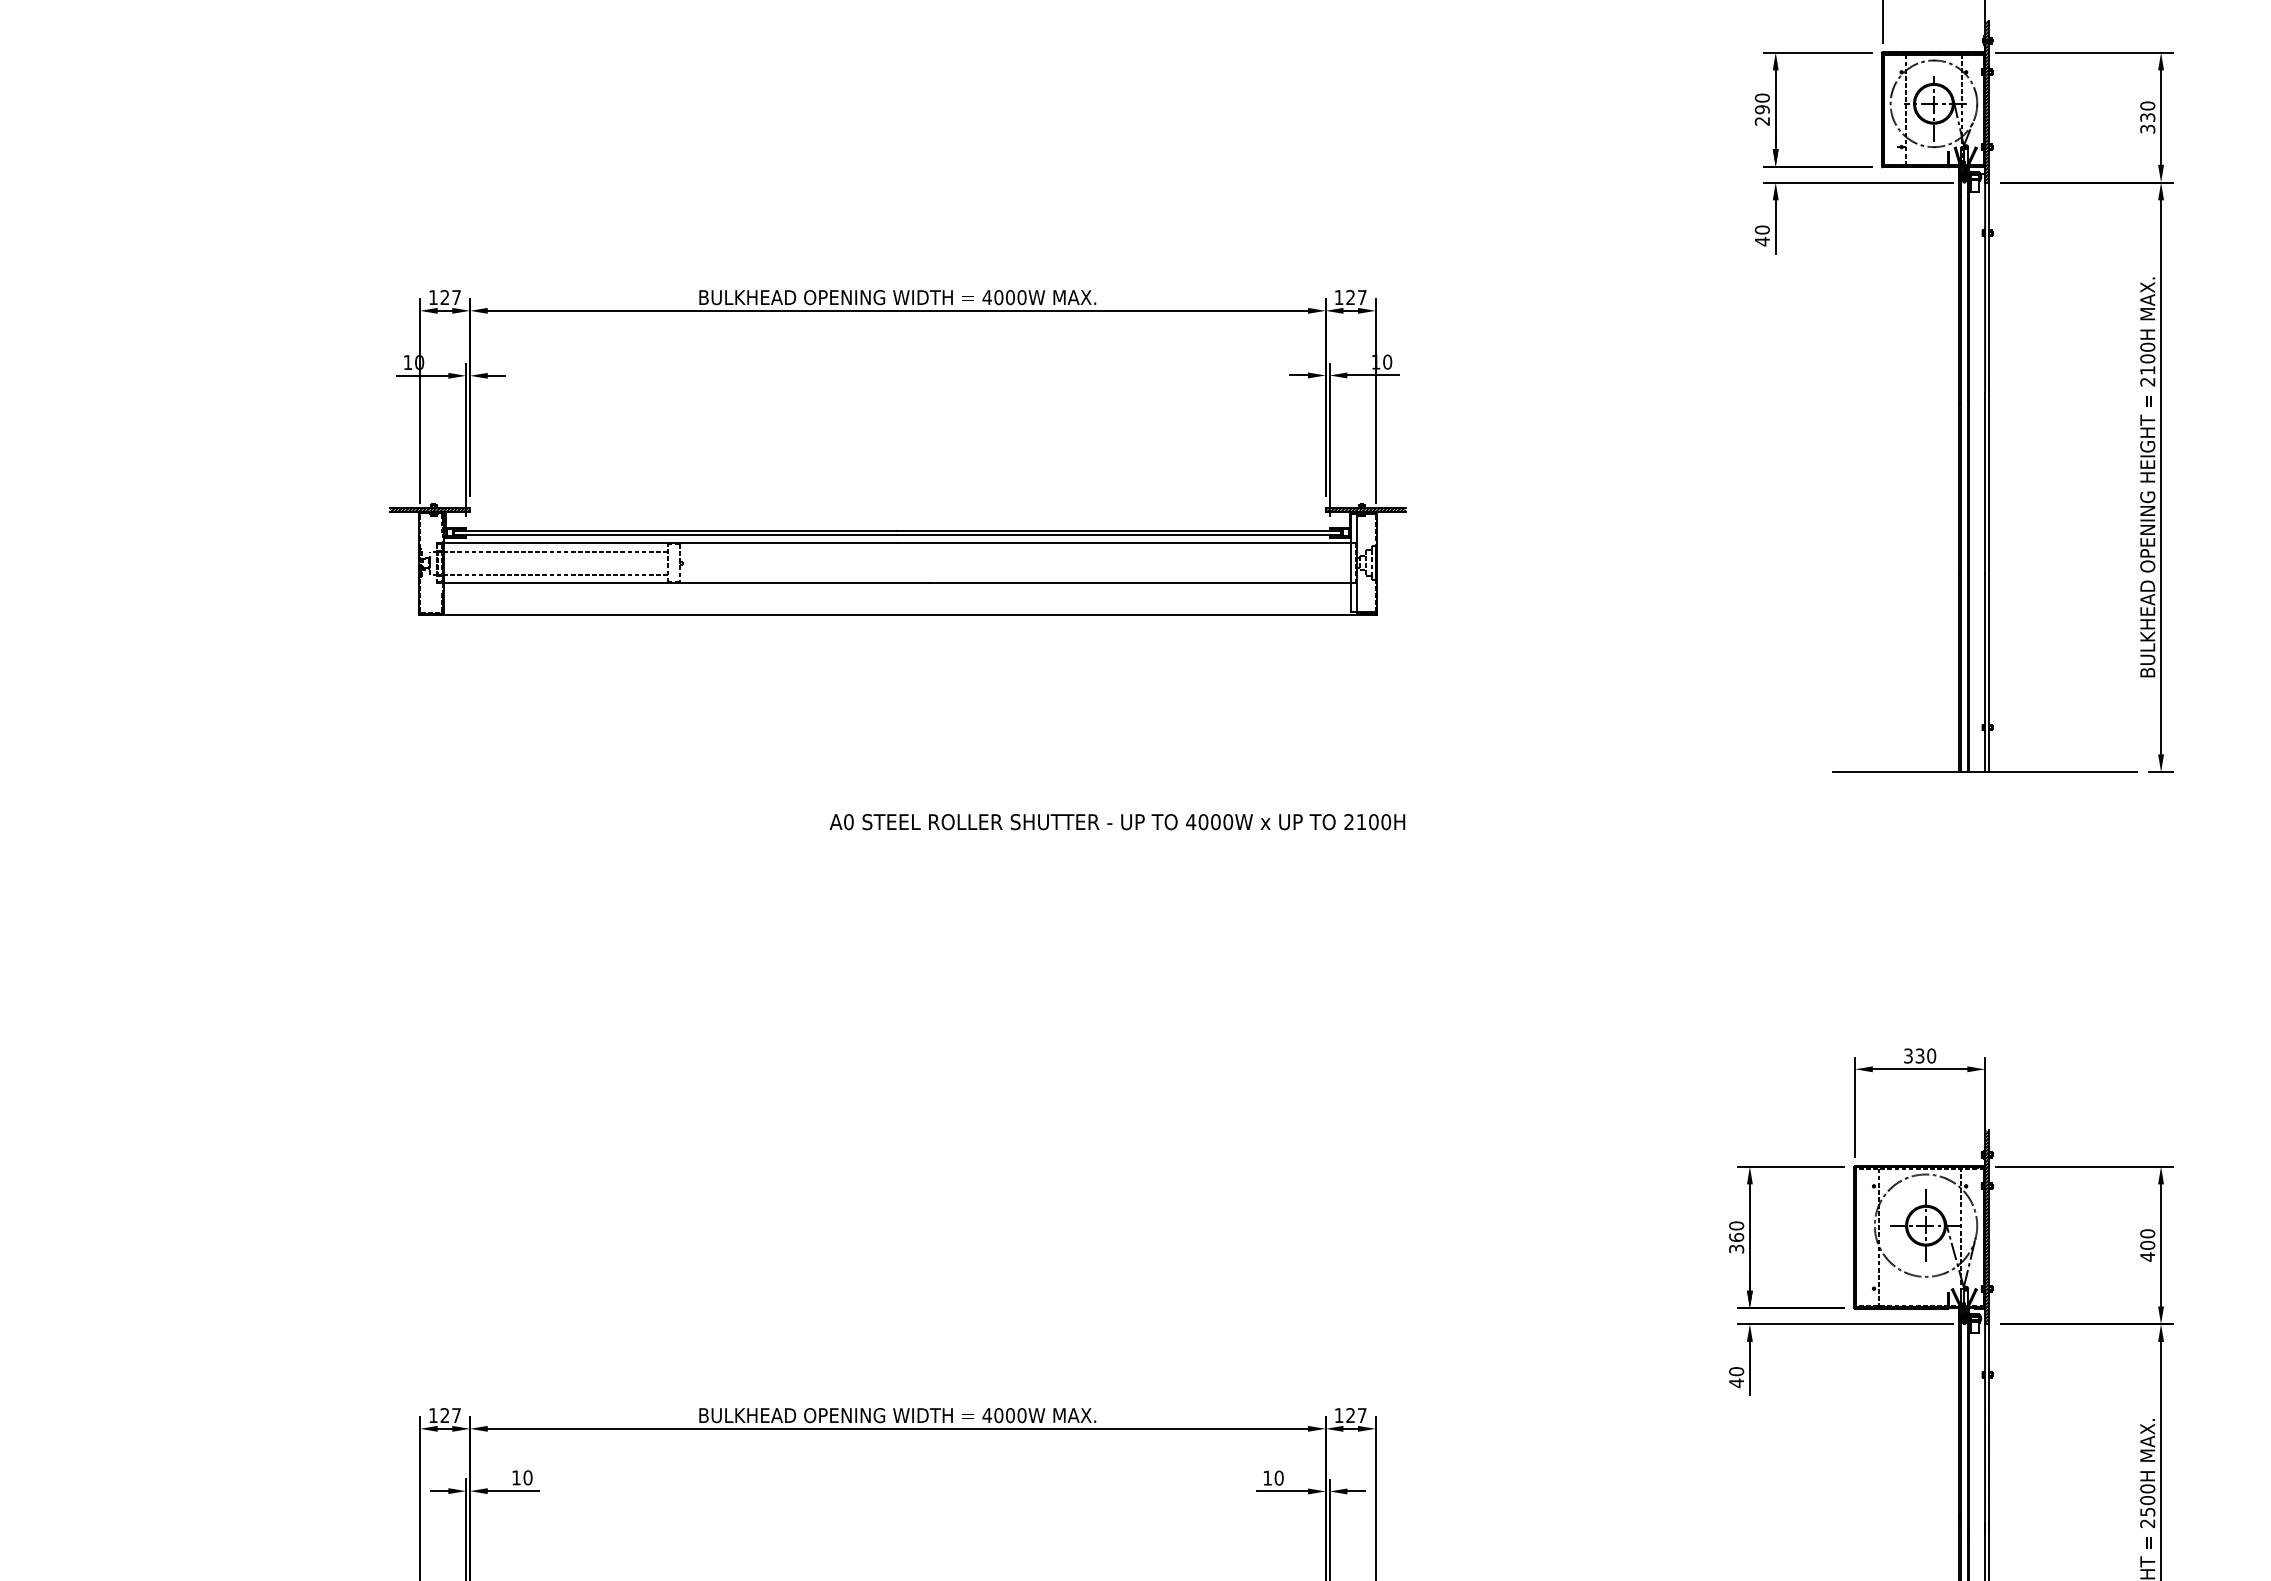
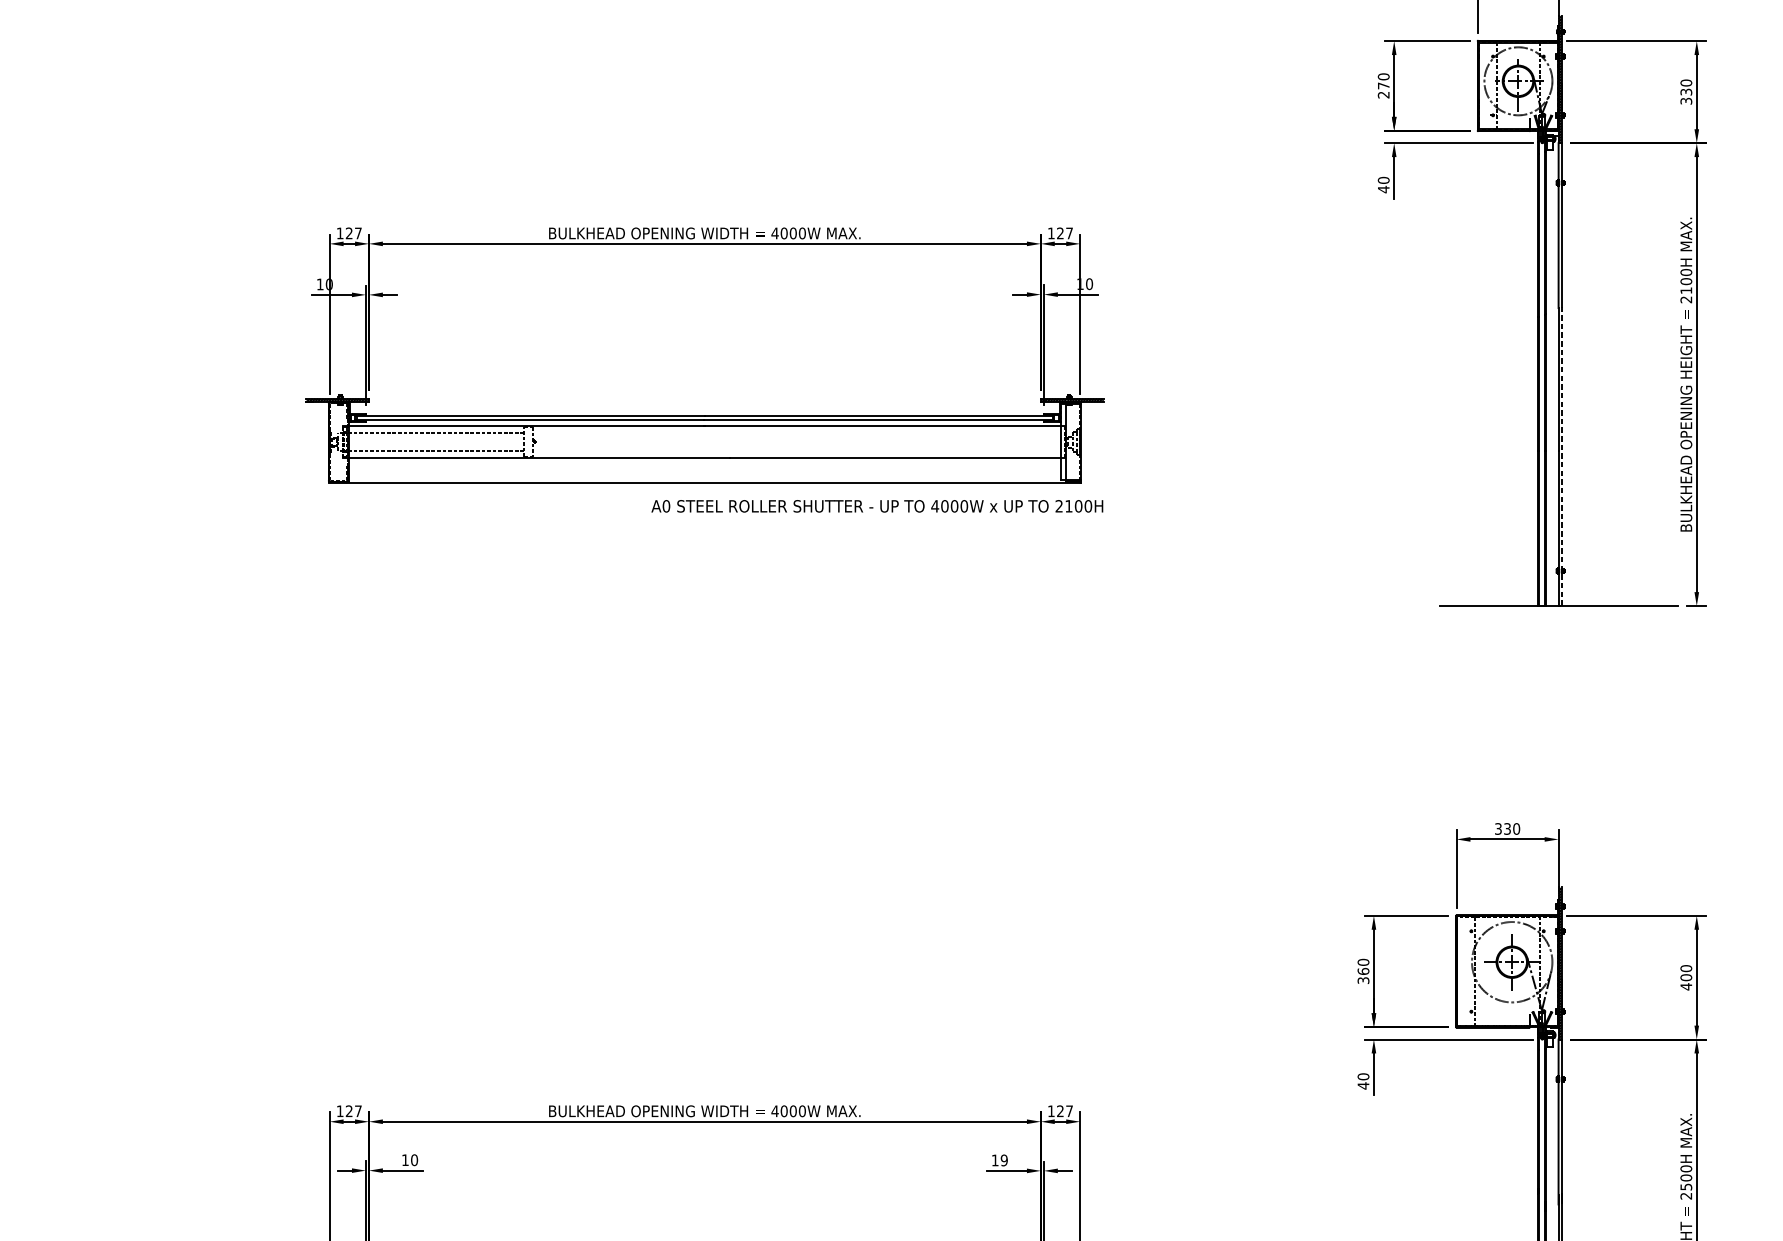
text: (1761, 109) -> (1383, 85), 290 -> 270
line: (1989, 581) -> (1562, 456), solid -> dashed
text: (1117, 822) -> (877, 506), moved
text: (1278, 1478) -> (1003, 1160), 10 -> 19

